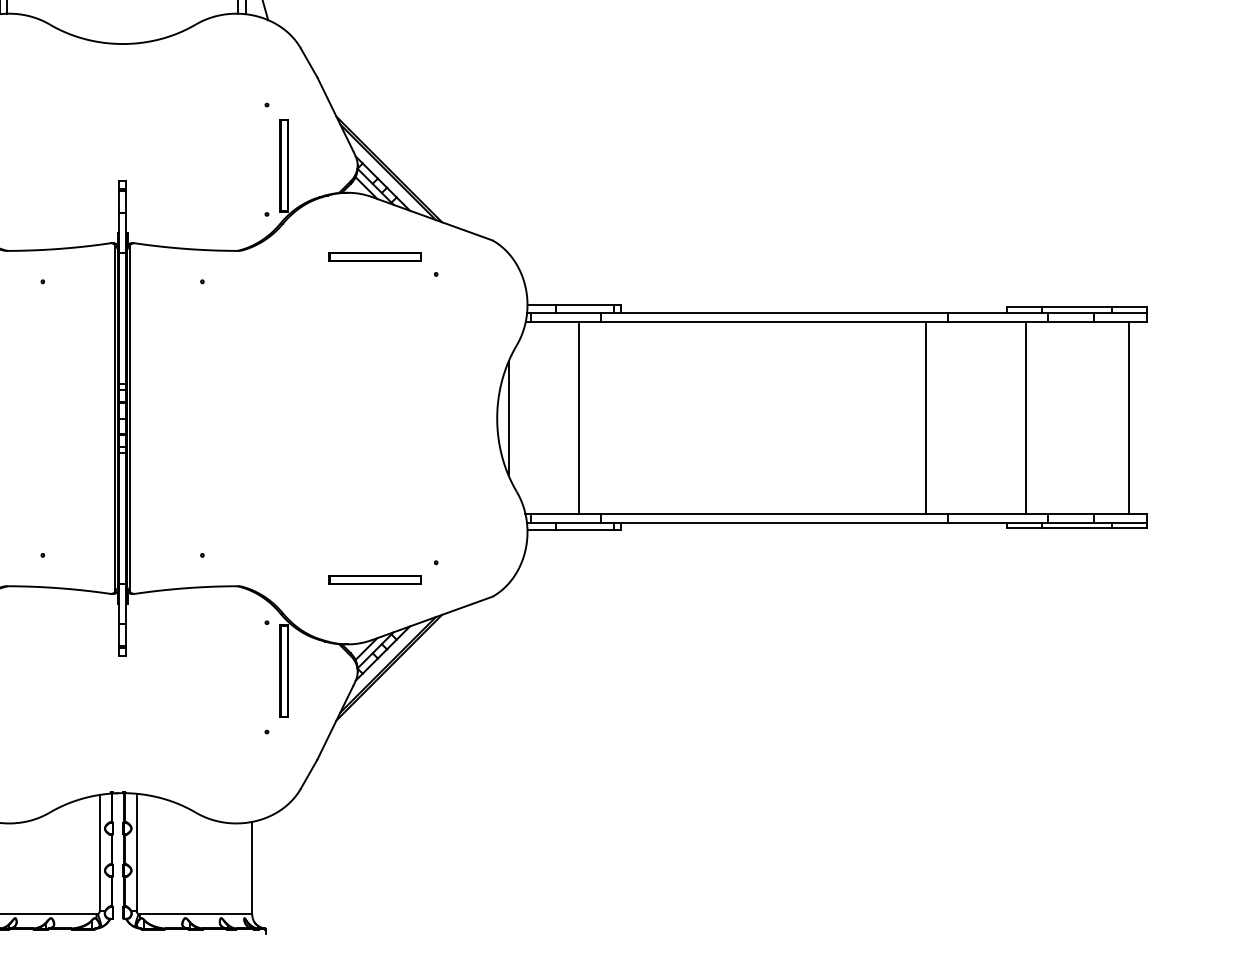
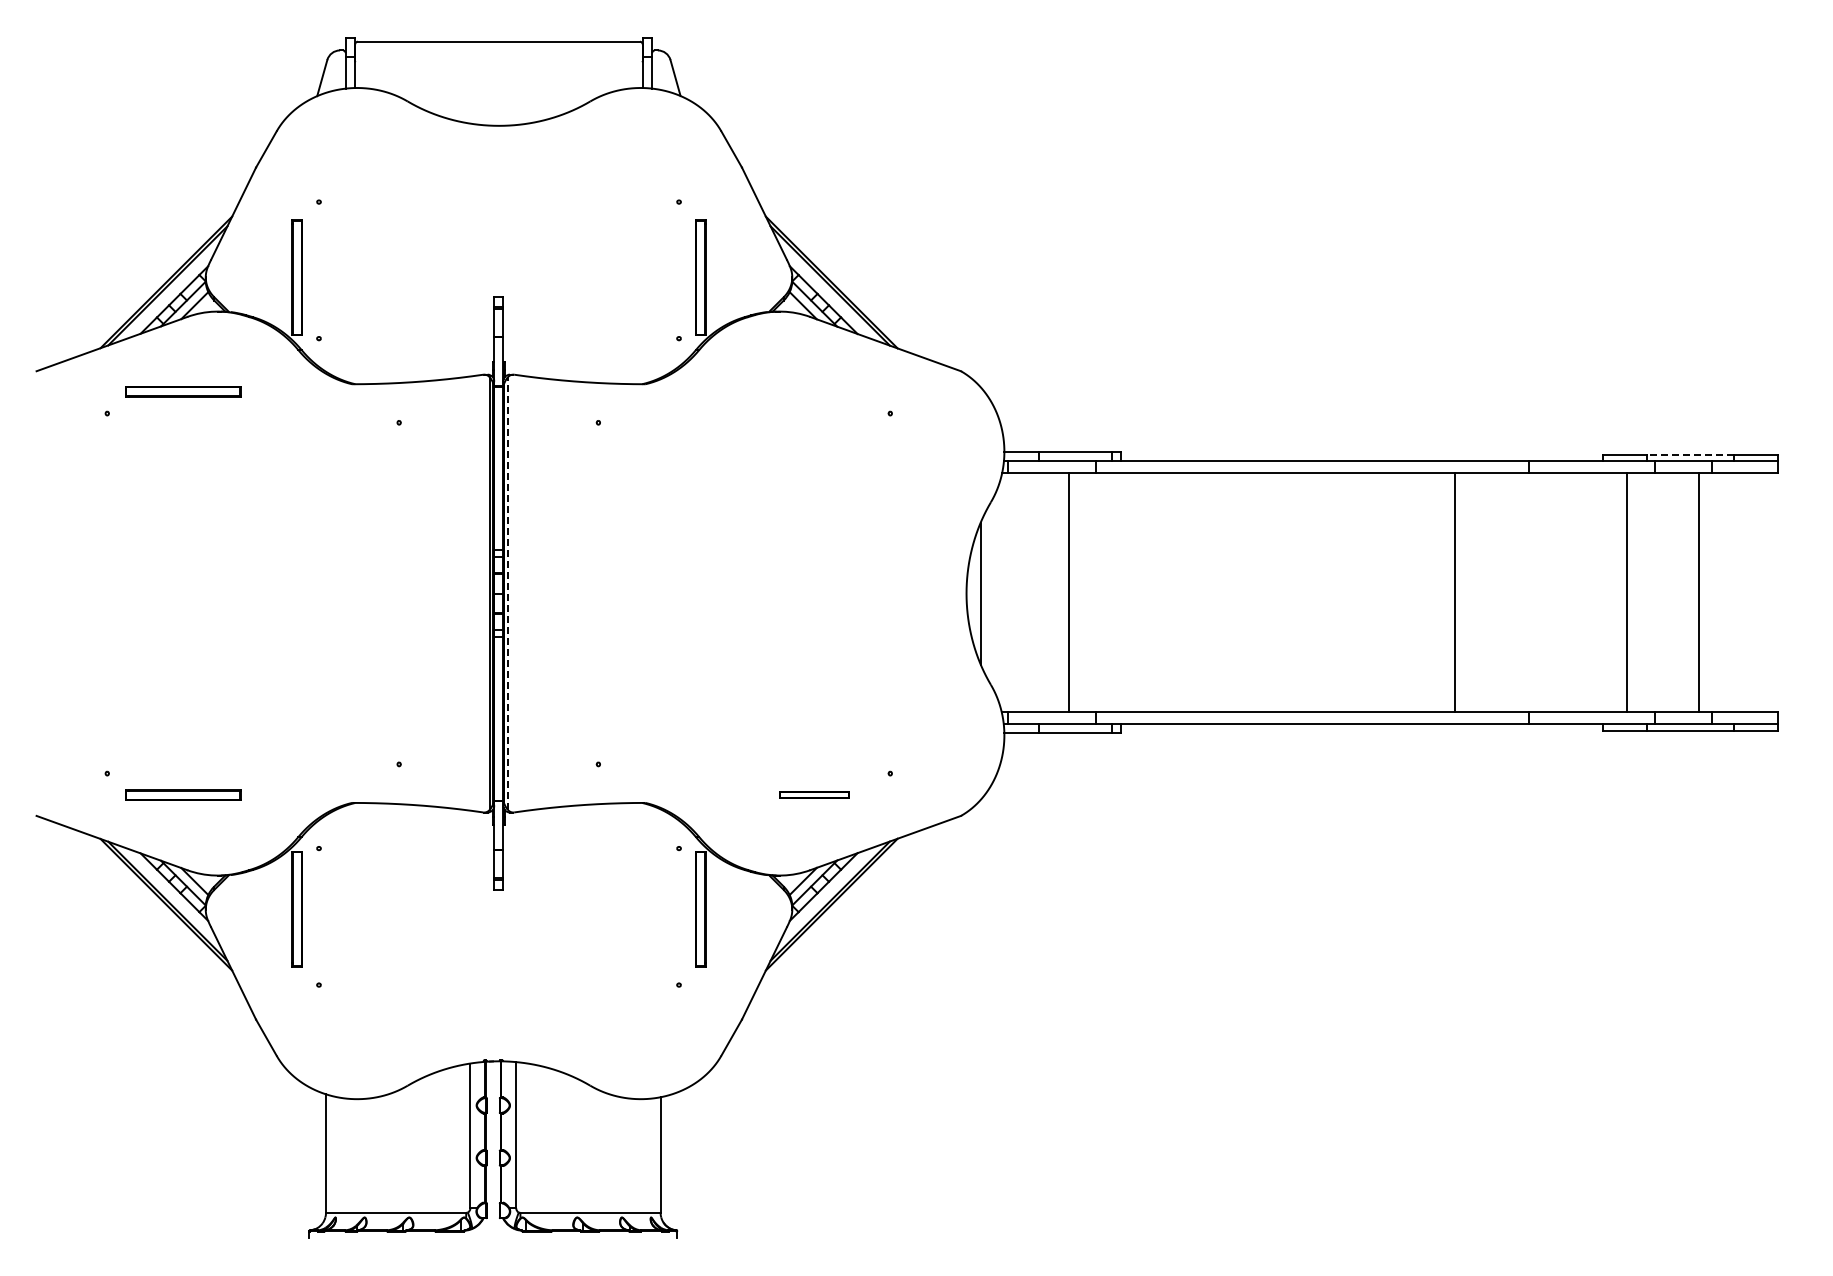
part: (375, 256) -> (814, 391), removed
line: (1076, 307) -> (1690, 454), solid -> dashed
line: (925, 417) -> (1454, 592), moved
line: (1129, 417) -> (1699, 592), moved
line: (130, 418) -> (508, 593), solid -> dashed
part: (375, 579) -> (814, 794), size x0.6

